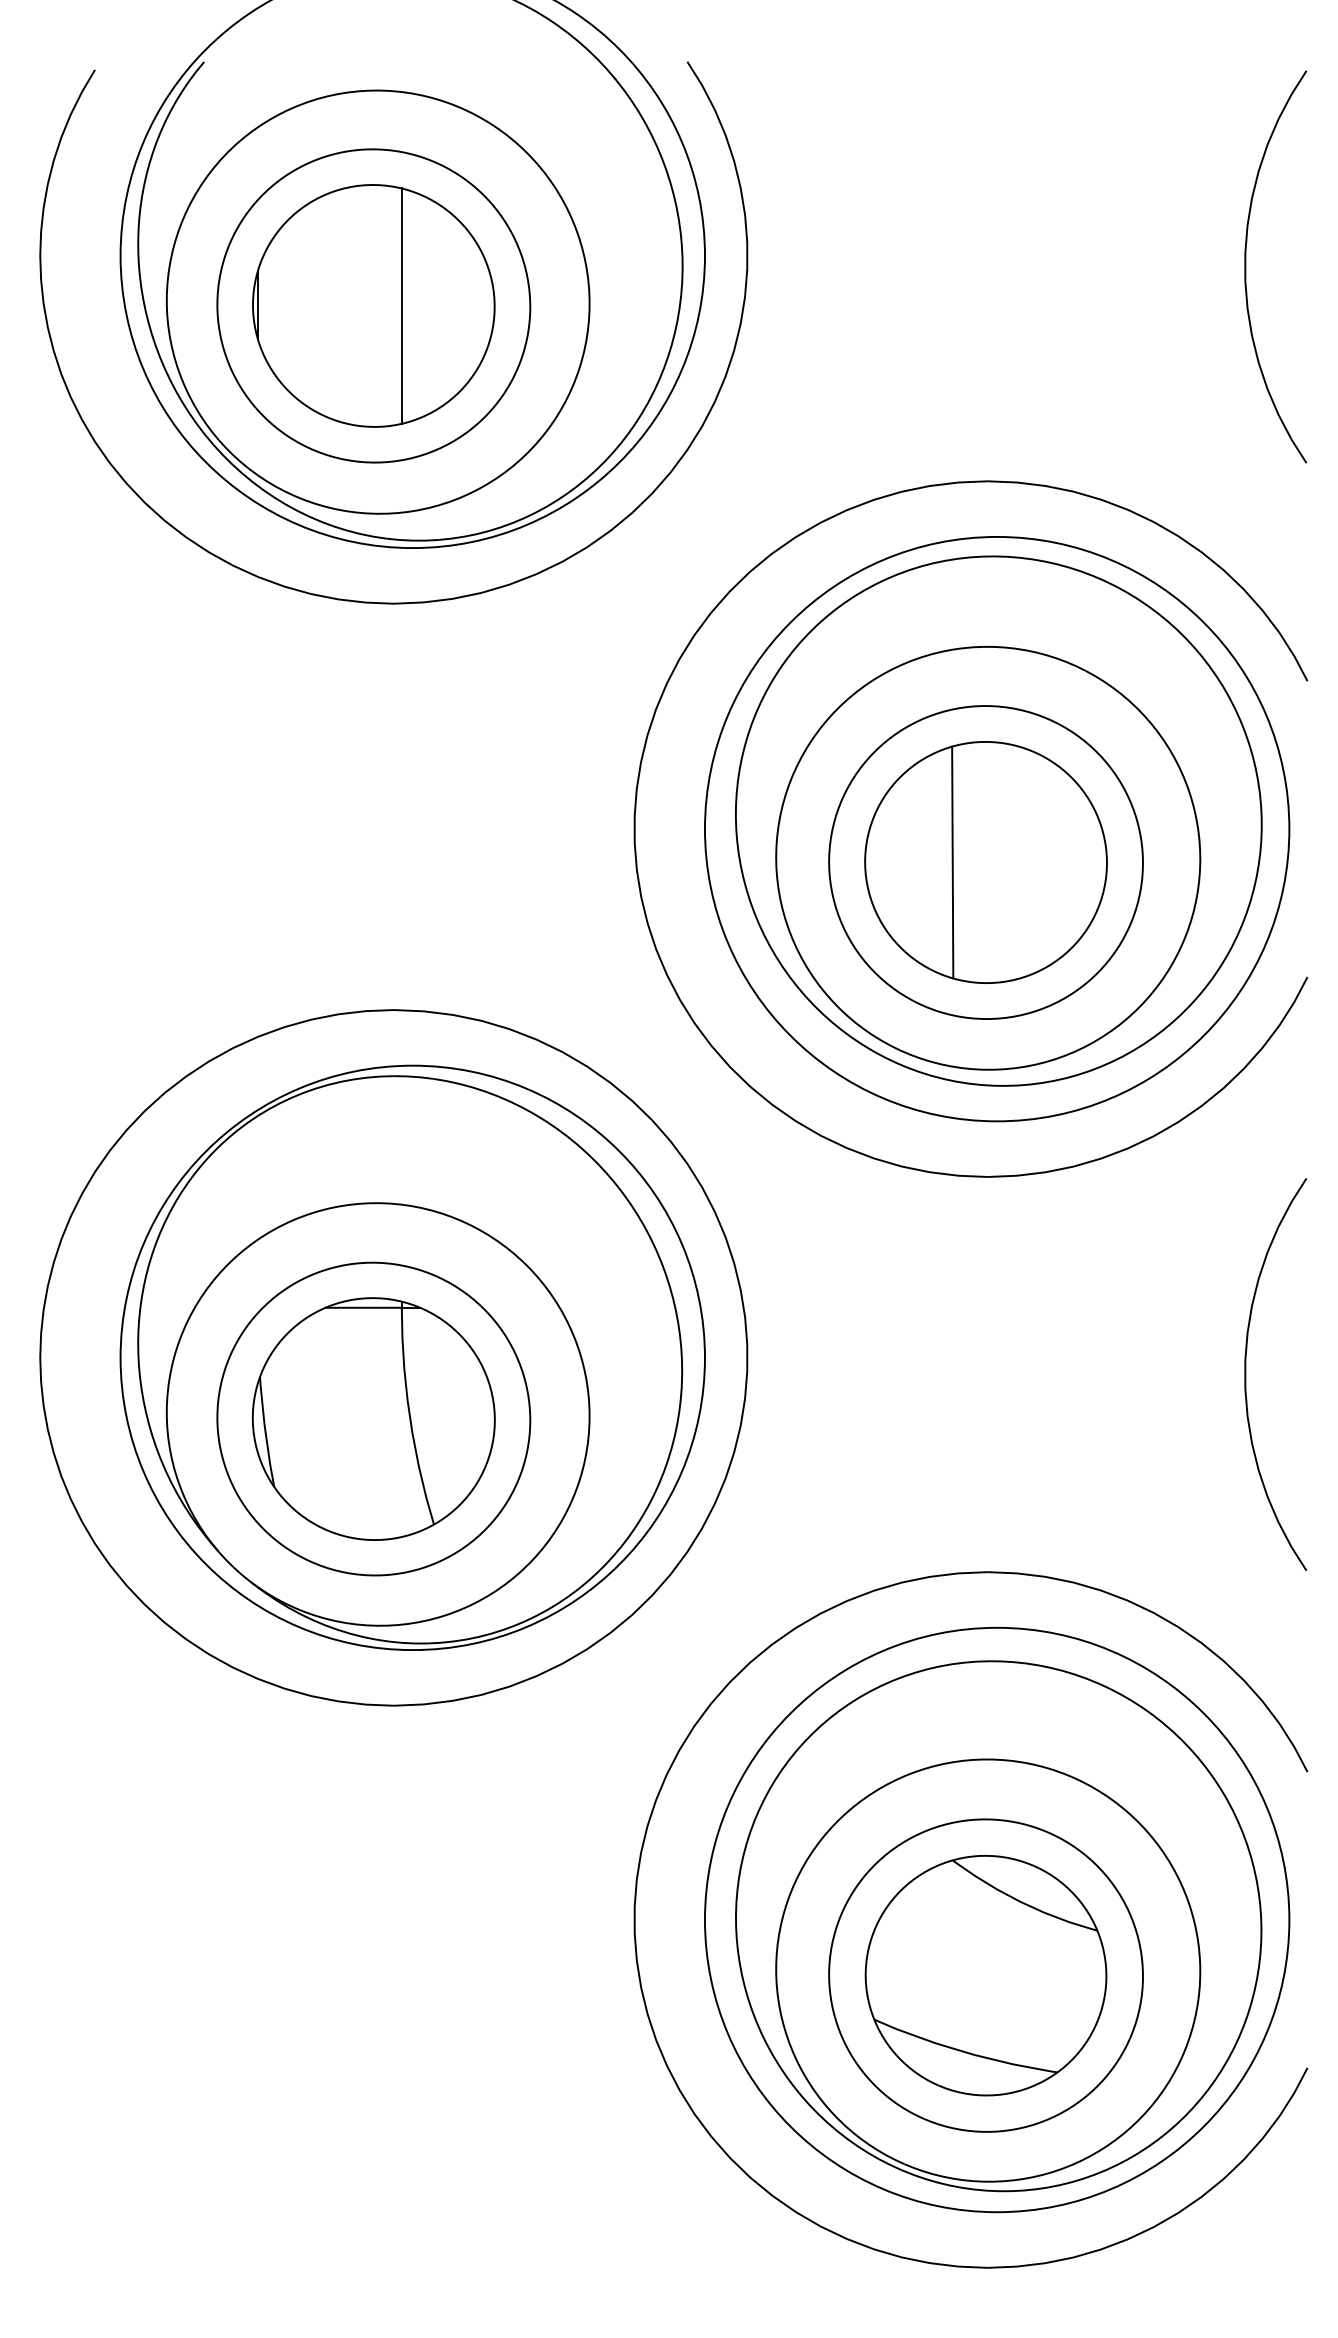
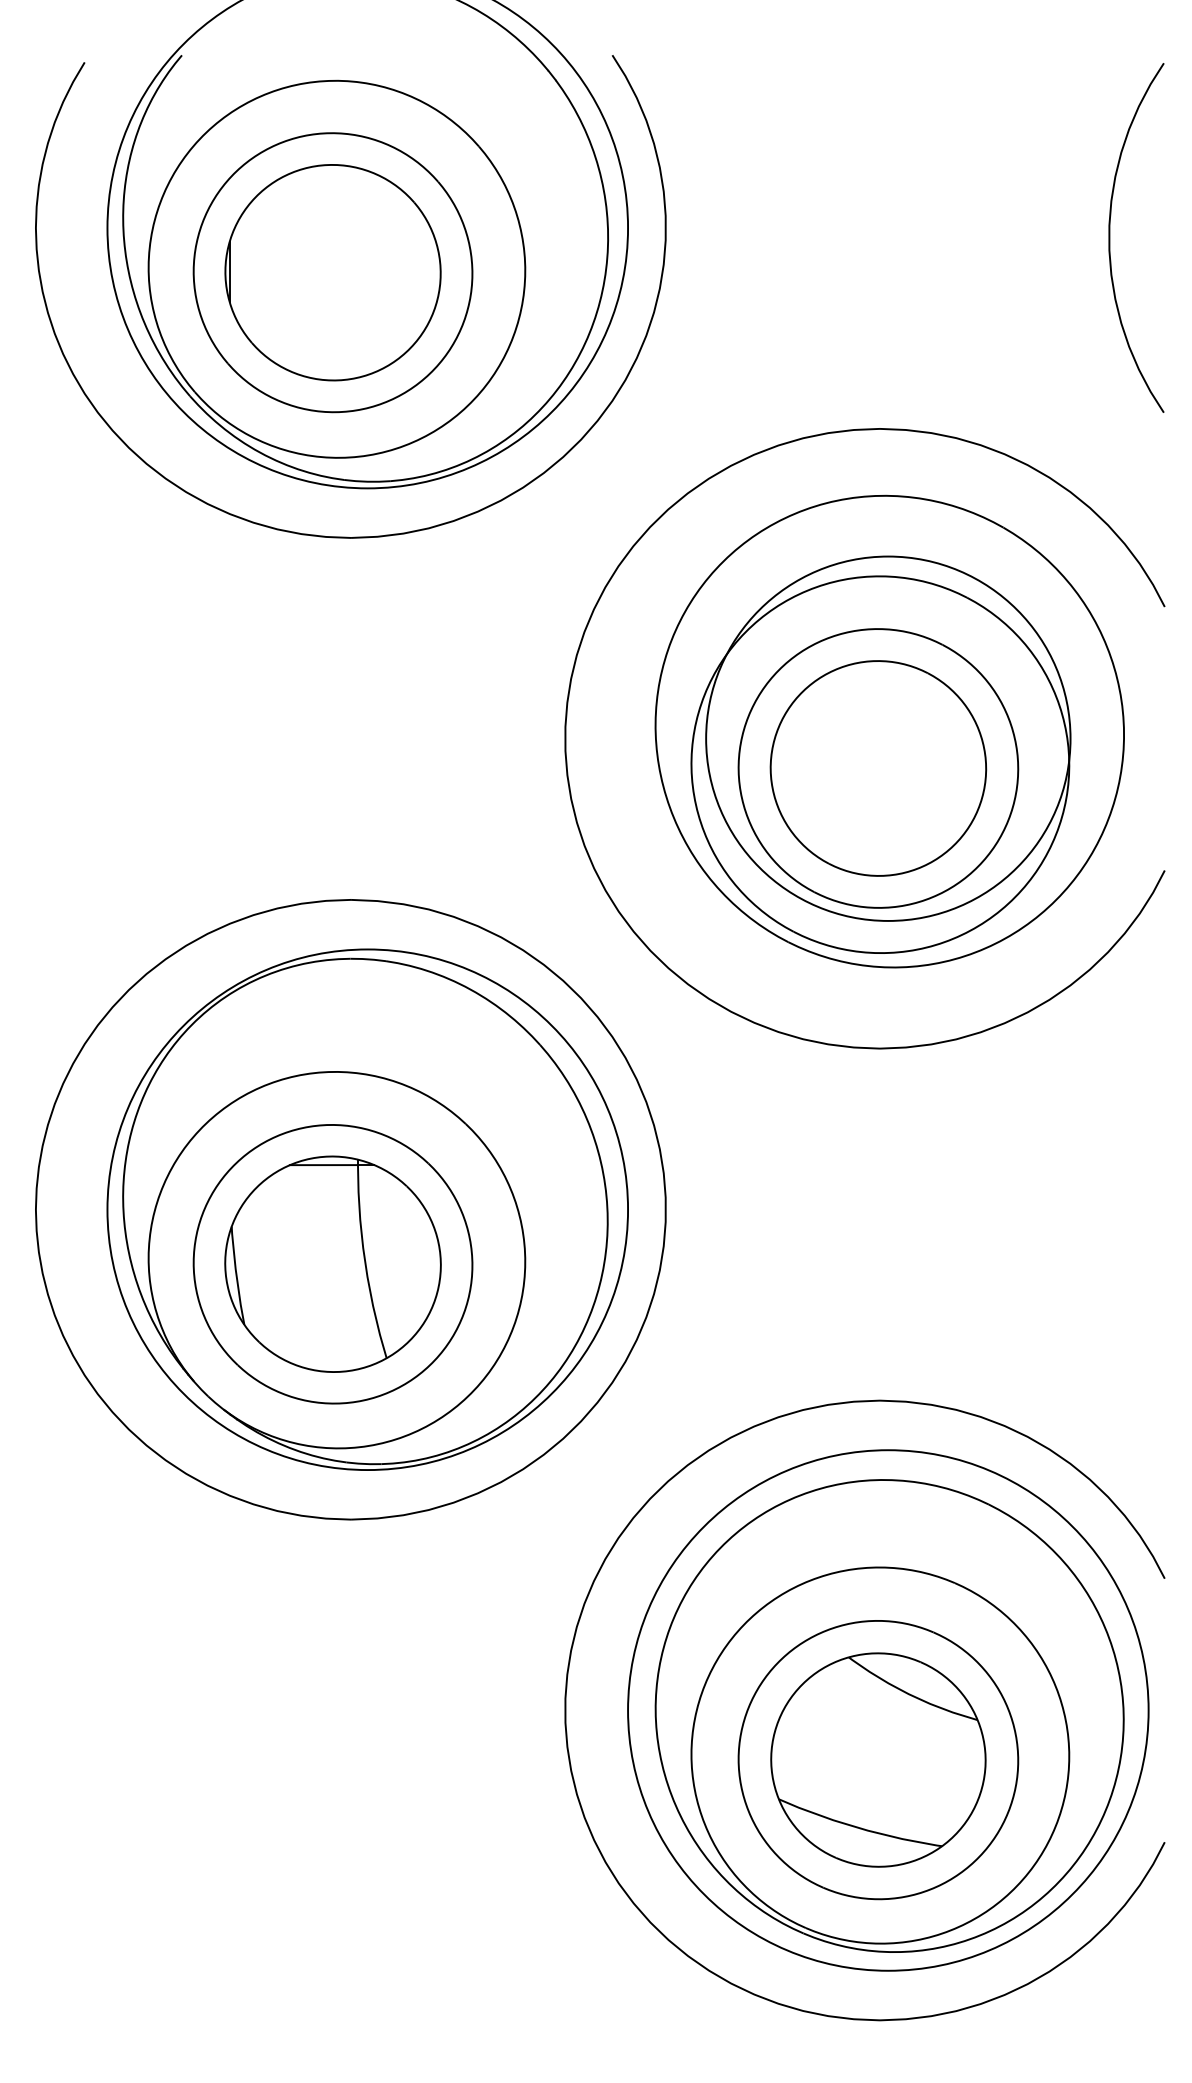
line: (401, 305) -> (357, 272), removed
circle: (996, 828) -> (887, 738), size x0.7
line: (952, 862) -> (848, 768), removed
curve: (1246, 1374) -> (1110, 1224), removed

